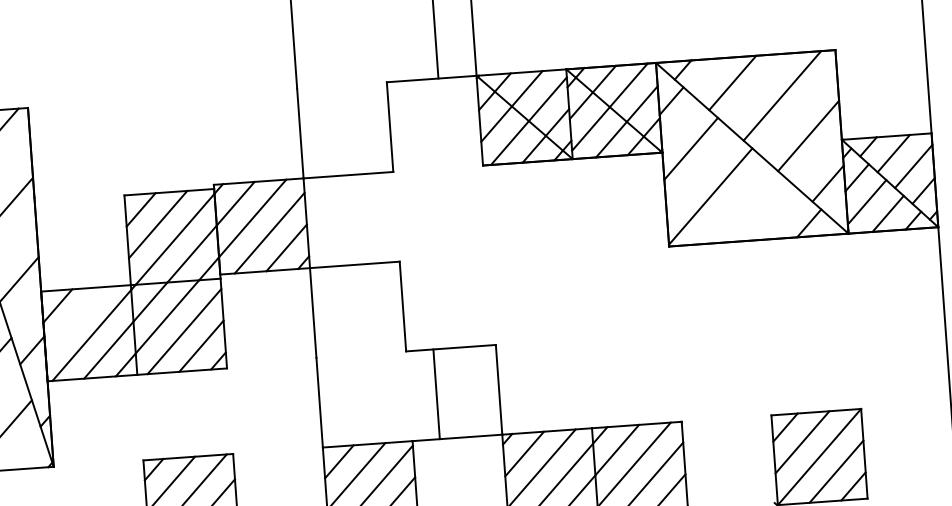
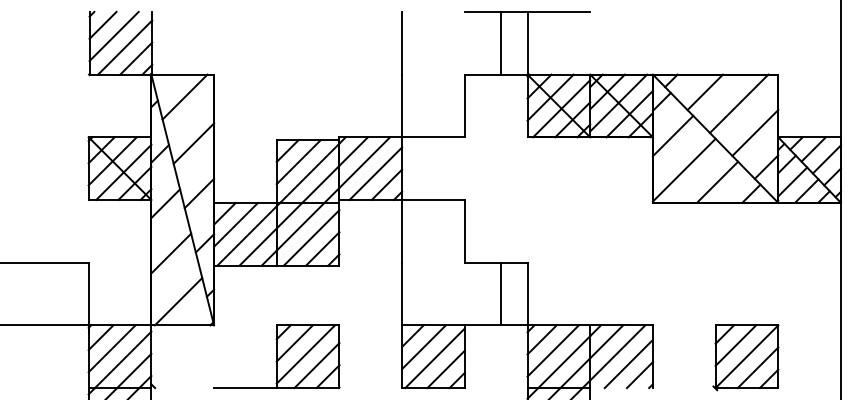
line: (759, 209) -> (717, 181), added
line: (75, 320) -> (236, 224), added
line: (436, 393) -> (500, 293), moved

